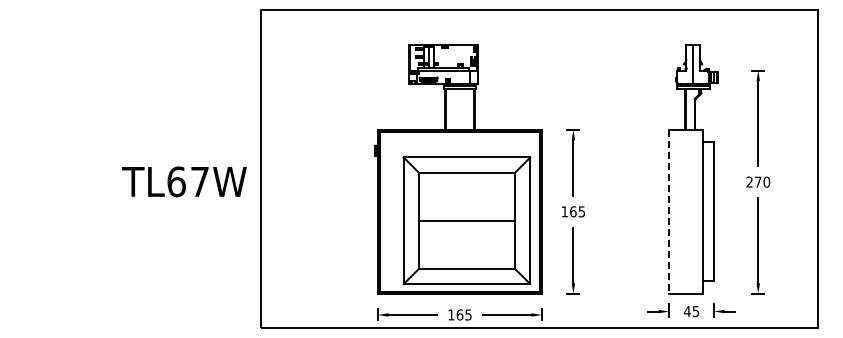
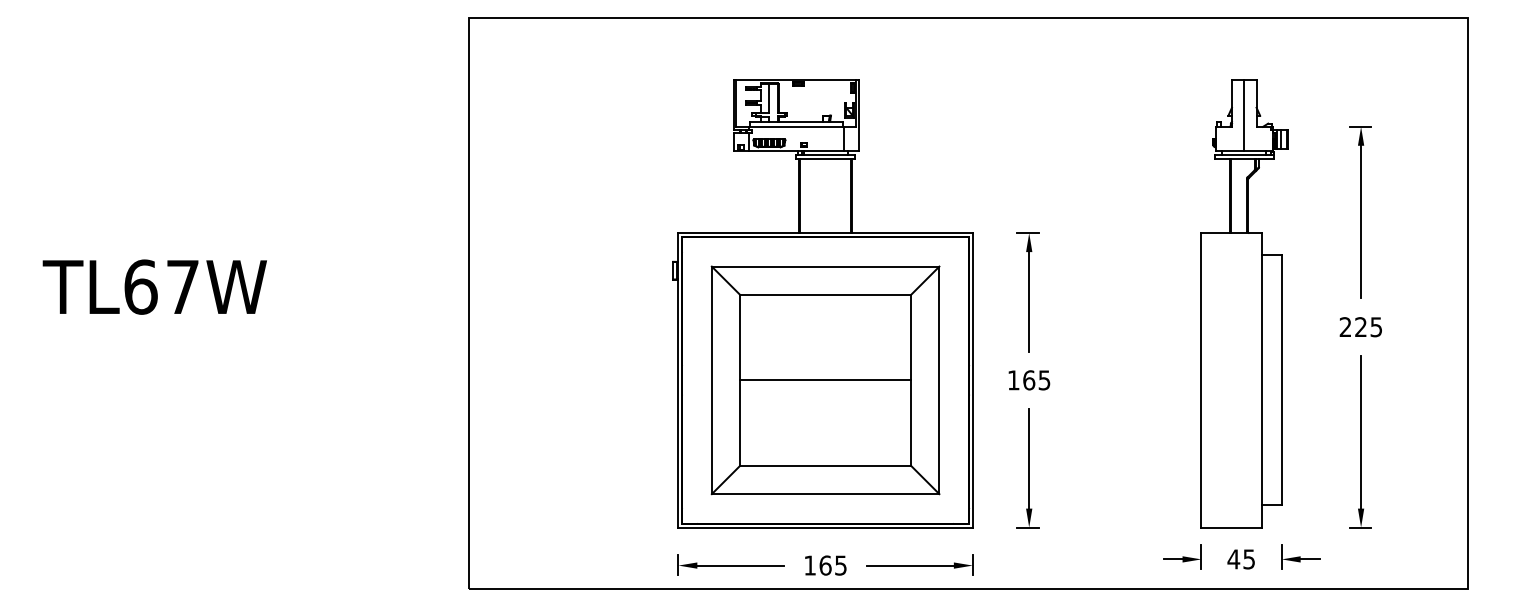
text: (184, 181) -> (155, 286), moved
text: (762, 181) -> (1368, 325), 270 -> 225
line: (669, 211) -> (1201, 379), dashed -> solid
part: (466, 220) -> (824, 379), moved

